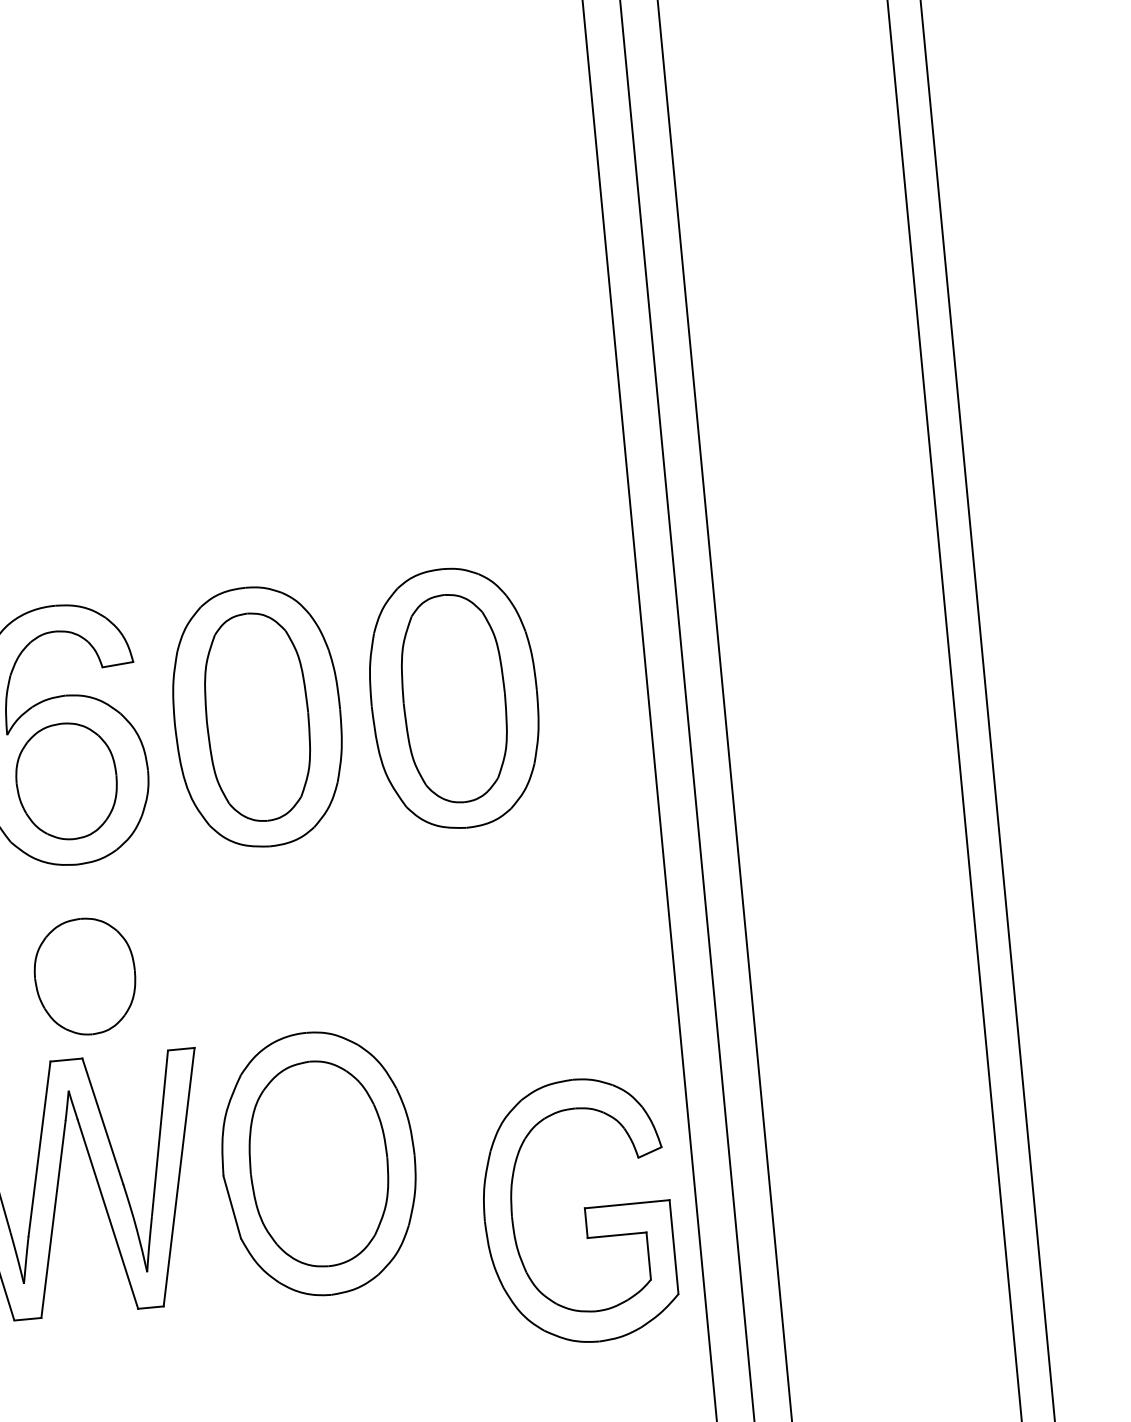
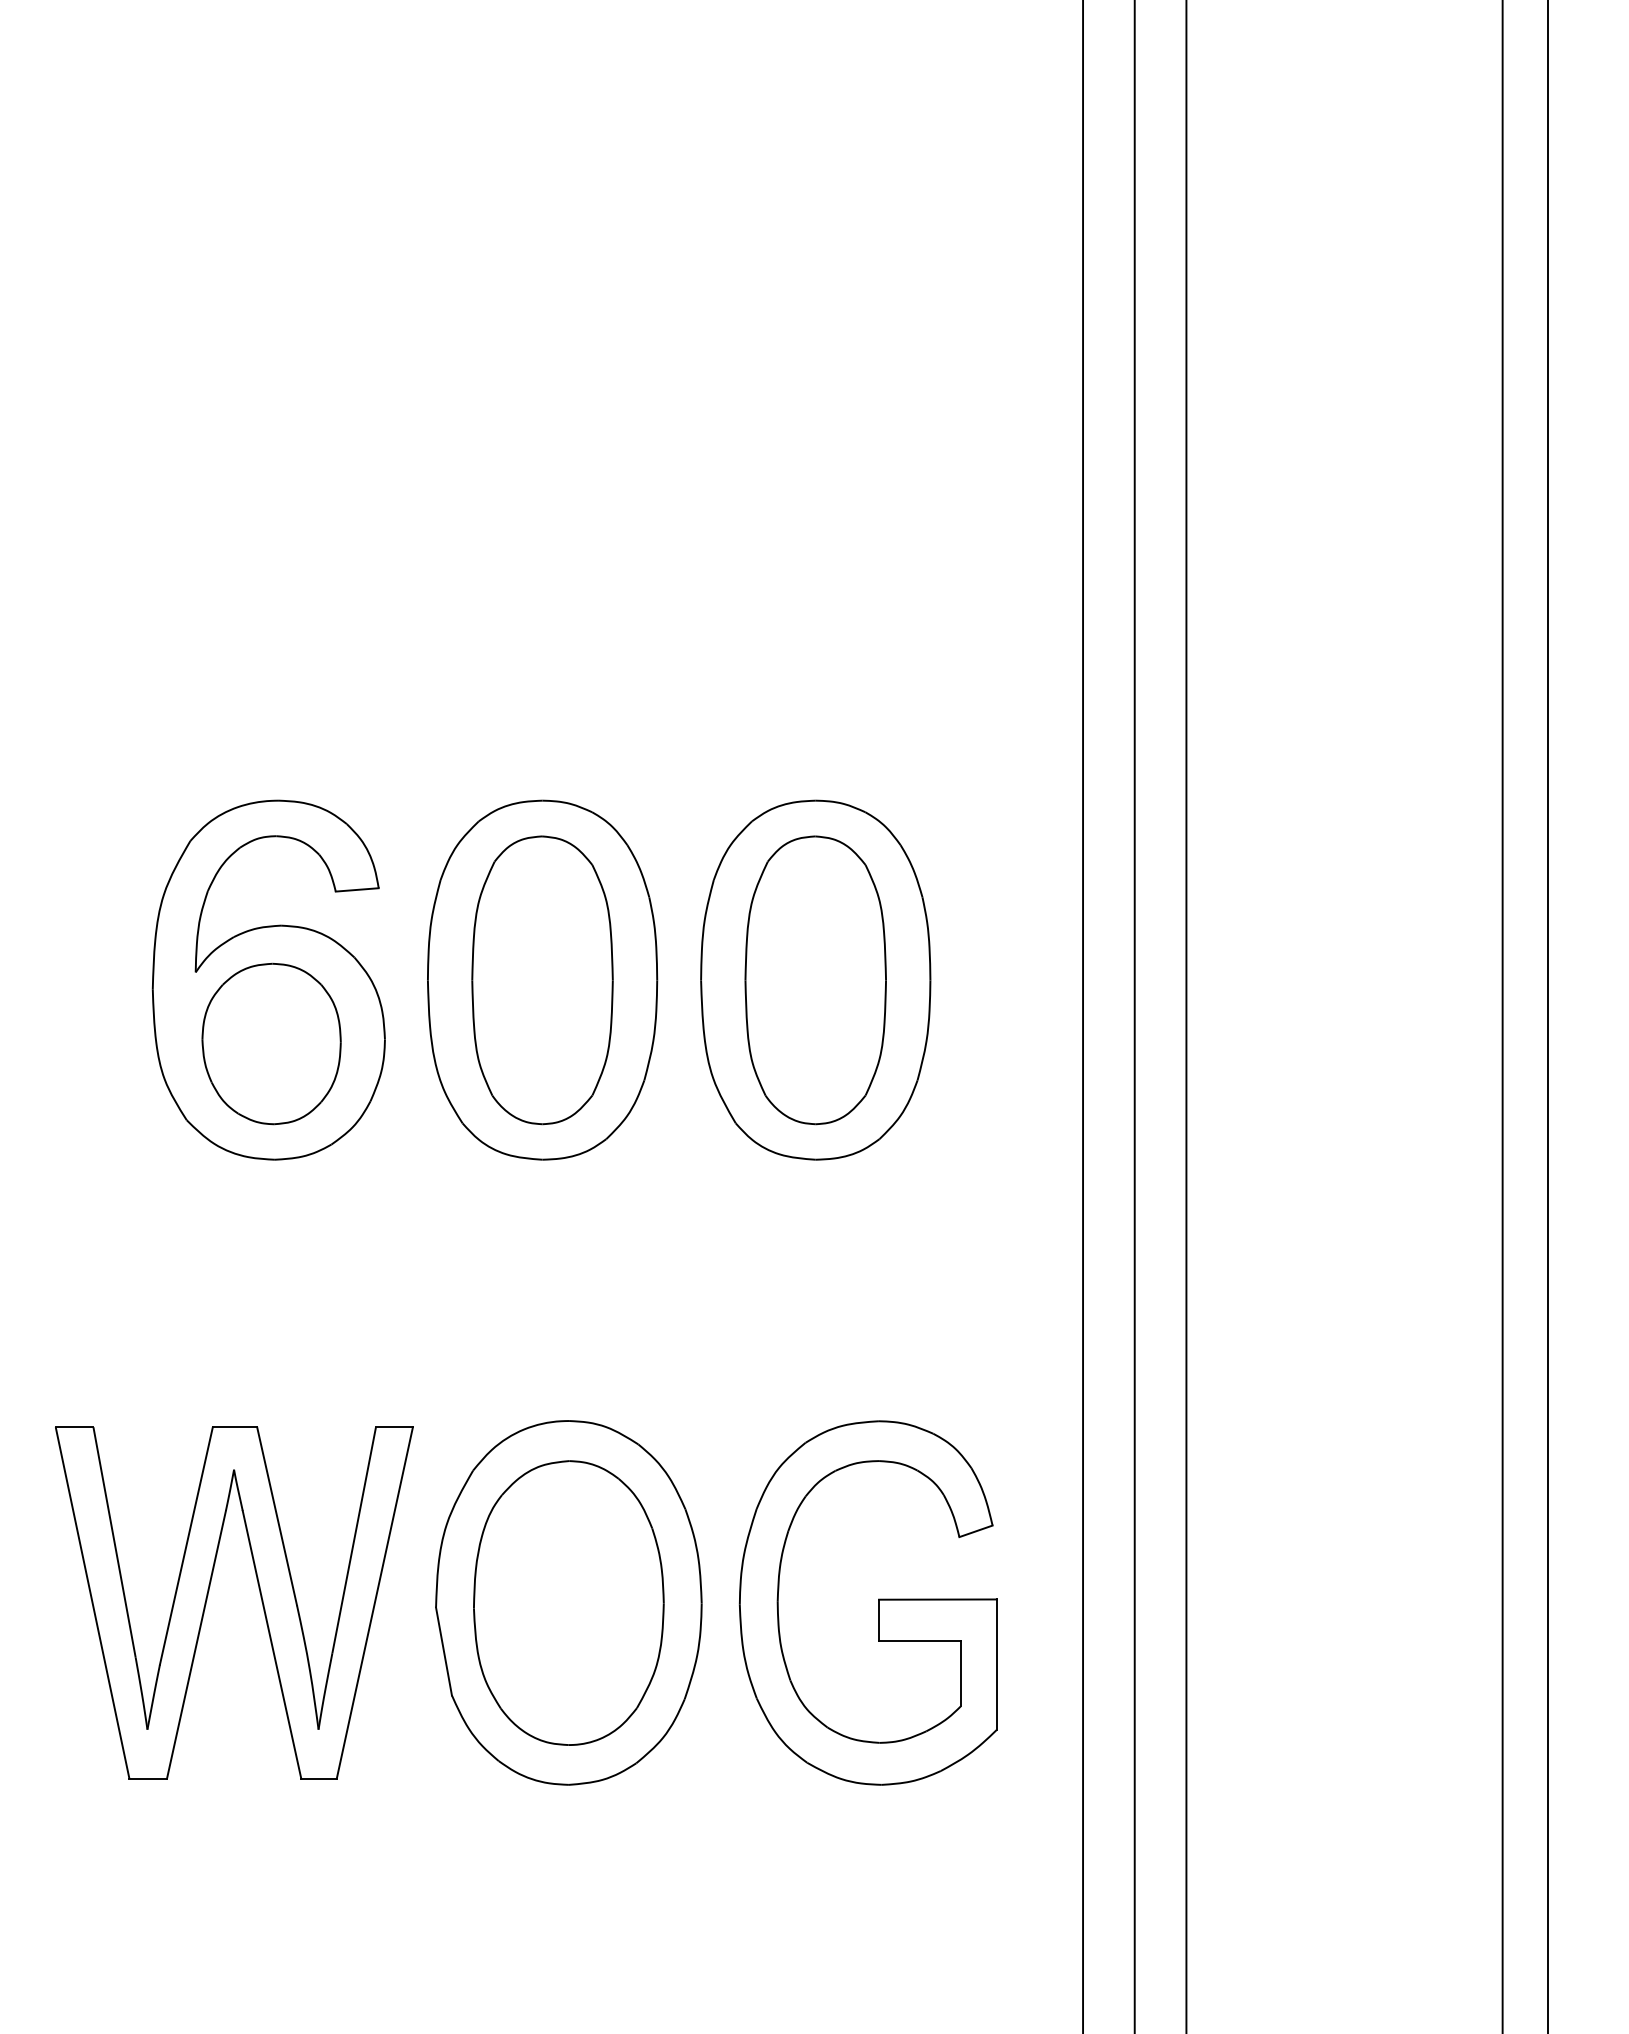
part: (85, 976) -> (271, 1314), removed
part: (584, 1210) -> (878, 1602), moved

